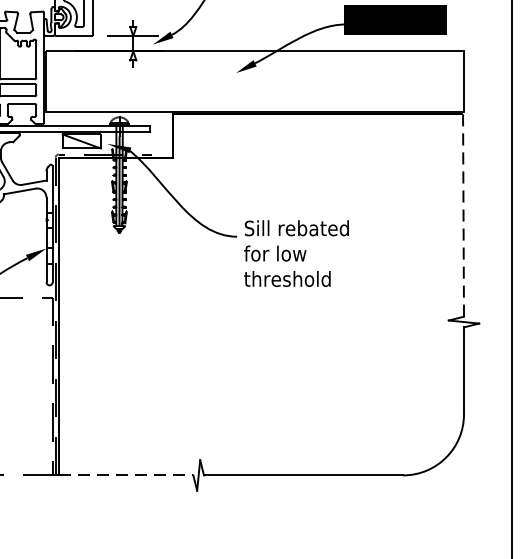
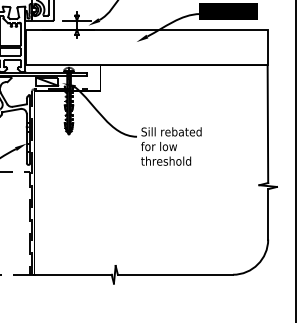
line: (462, 215) -> (267, 124), dashed -> solid
line: (125, 474) -> (72, 274), dashed -> solid

